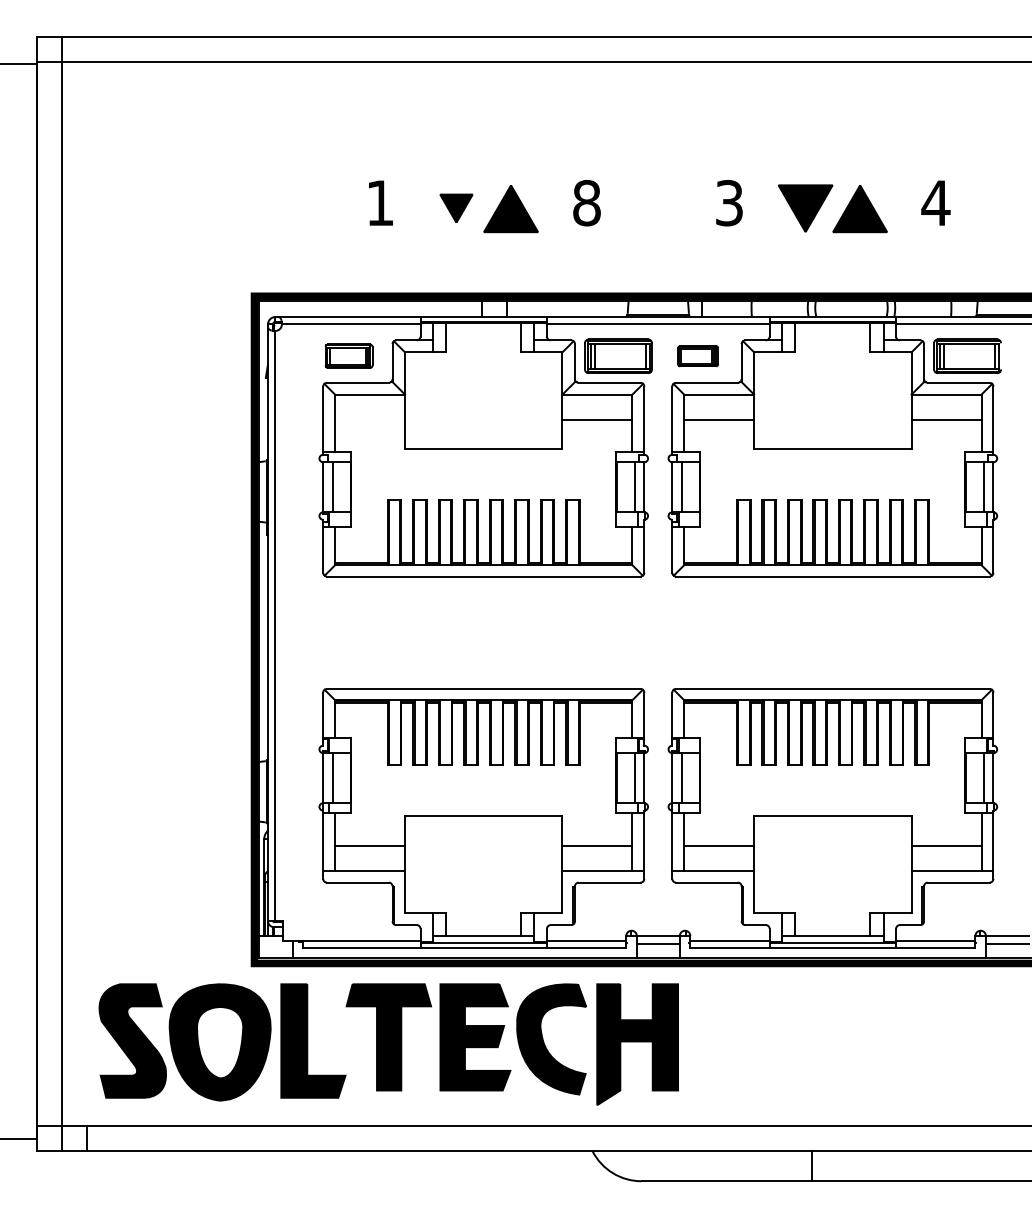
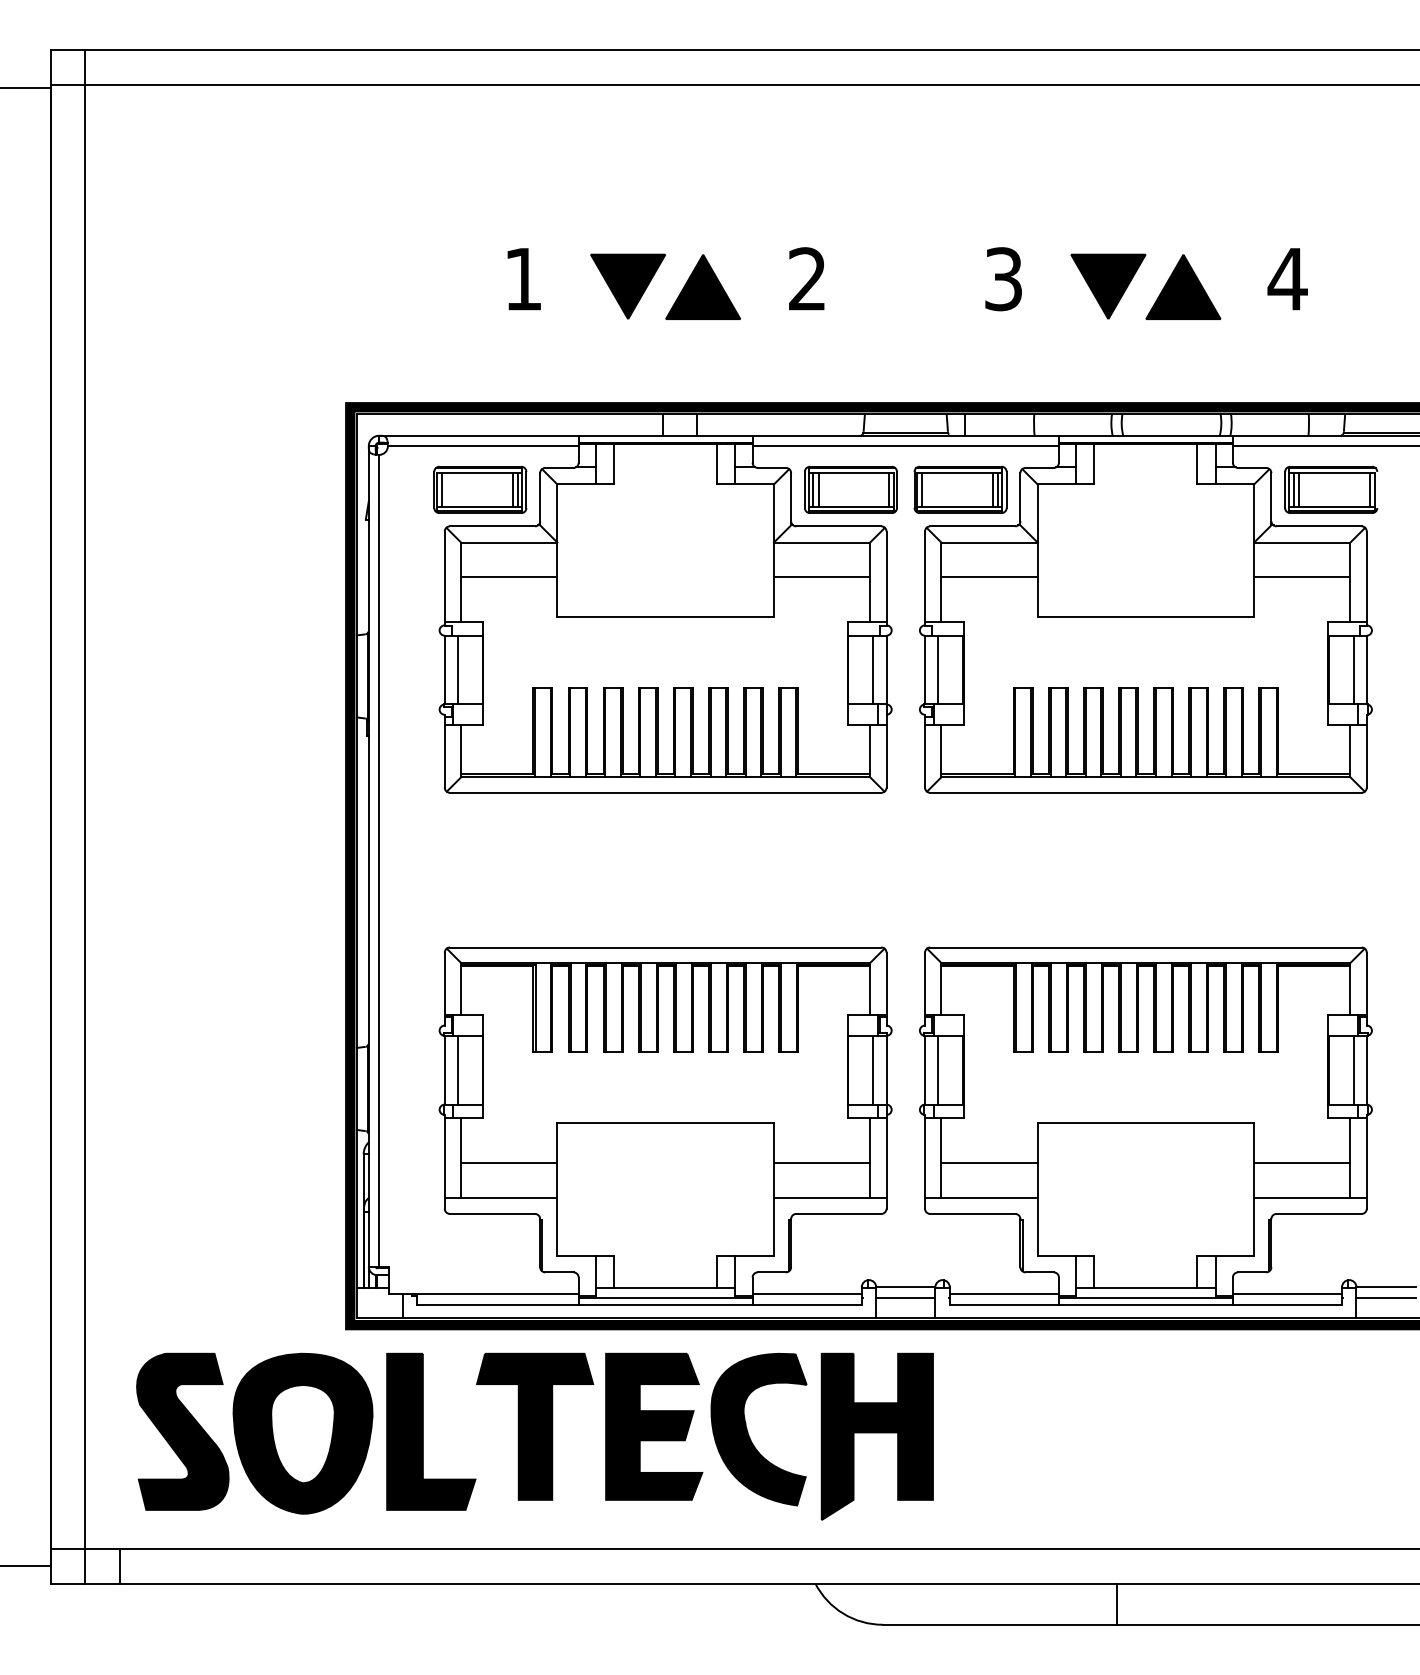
text: (586, 203) -> (807, 279), 8 -> 2
part: (456, 208) -> (627, 286), size x1.67
part: (349, 356) -> (480, 489), size x1.43
part: (698, 356) -> (960, 489), size x1.67
line: (370, 419) -> (509, 576), added

